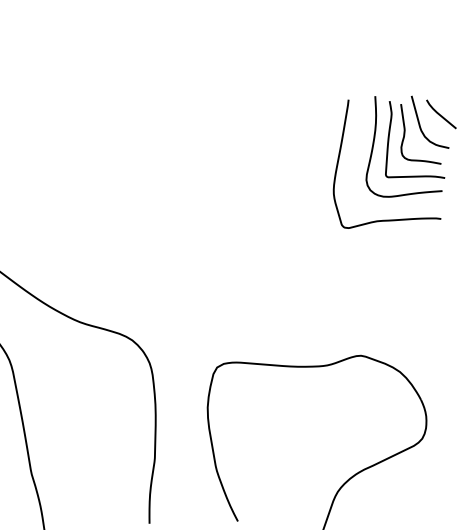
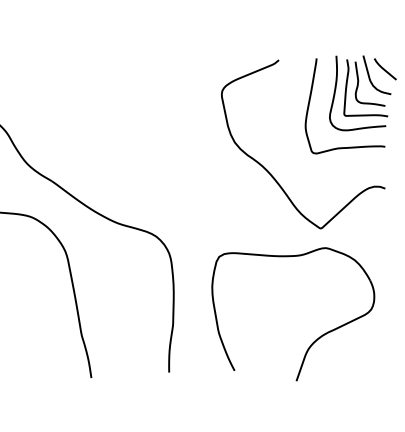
curve: (286, 253) -> (270, 172), added

